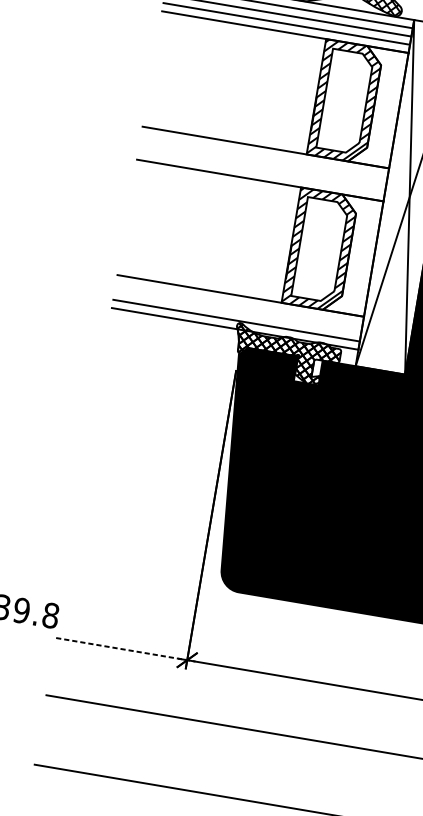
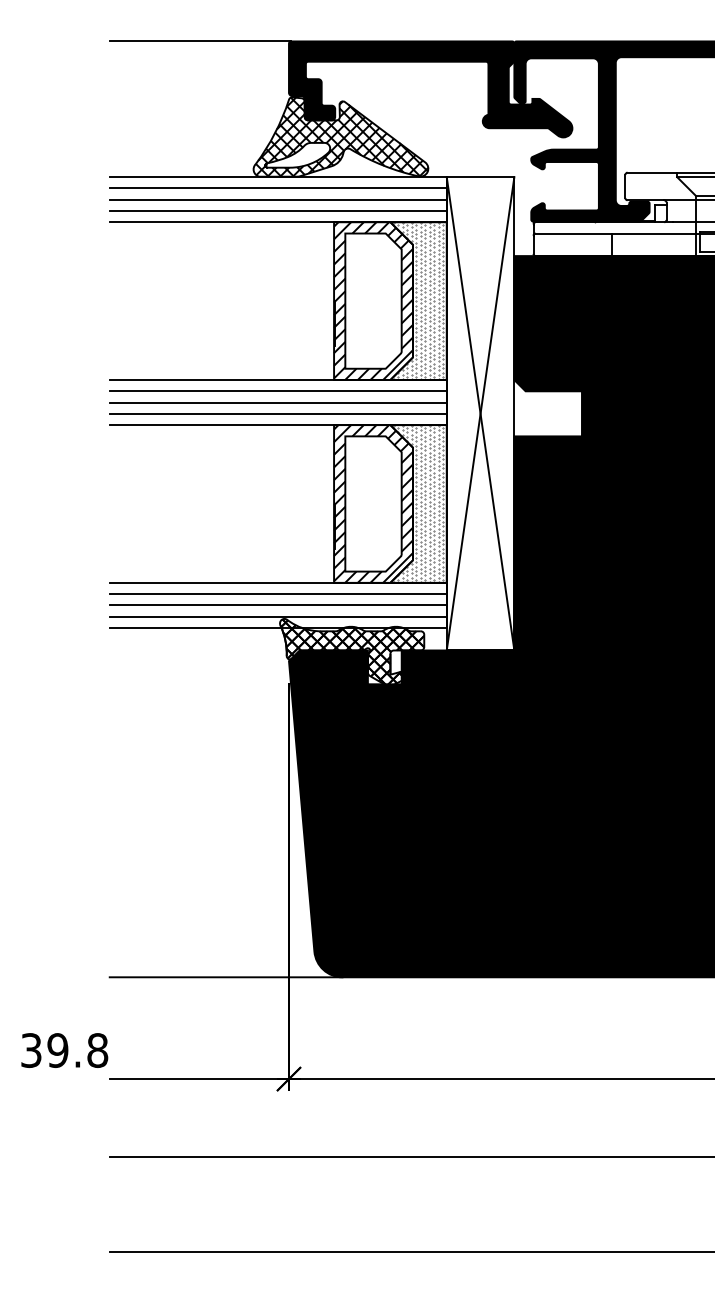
hatch: (378, 106) -> (418, 300), added
line: (263, 155) -> (277, 391), added
line: (262, 163) -> (277, 402), added
line: (261, 171) -> (277, 413), added
hatch: (353, 255) -> (418, 503), added
line: (238, 304) -> (277, 594), added
line: (237, 312) -> (277, 605), added
line: (153, 578) -> (225, 977), added
line: (126, 650) -> (205, 1079), dashed -> solid

